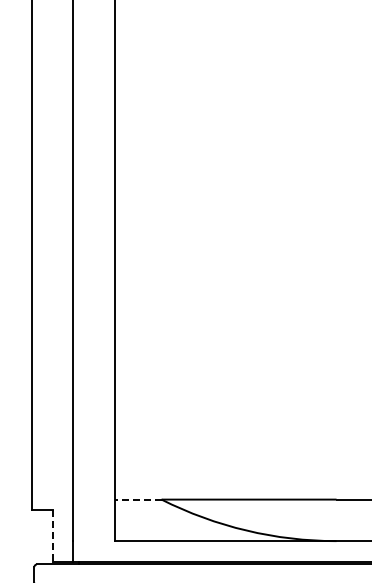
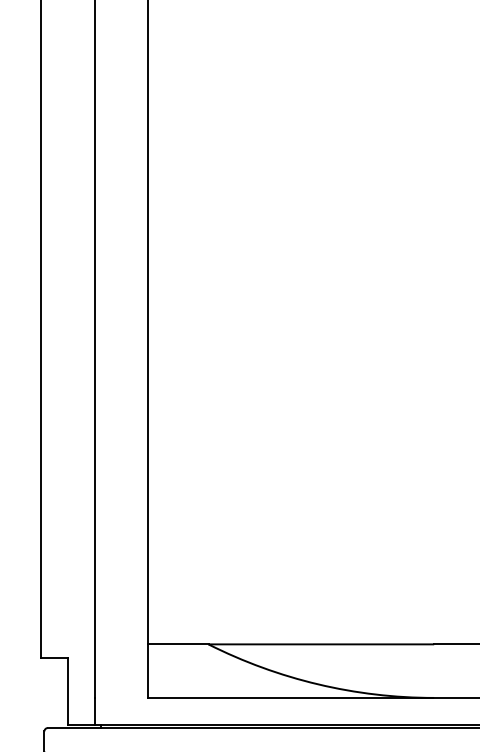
line: (137, 499) -> (177, 644), dashed -> solid
line: (52, 535) -> (67, 690), dashed -> solid

